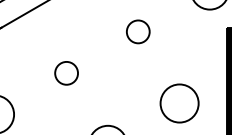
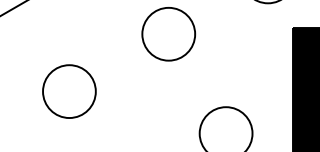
circle: (138, 31) -> (169, 33), size x1.67
circle: (66, 73) -> (69, 91), size x1.67

